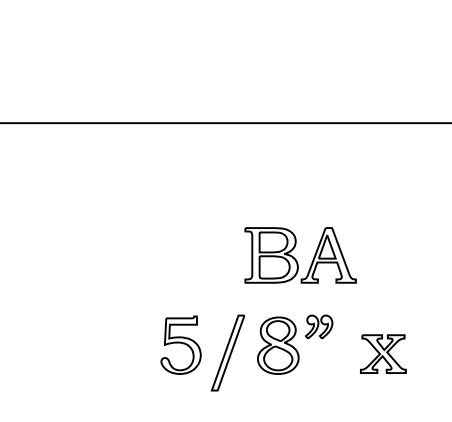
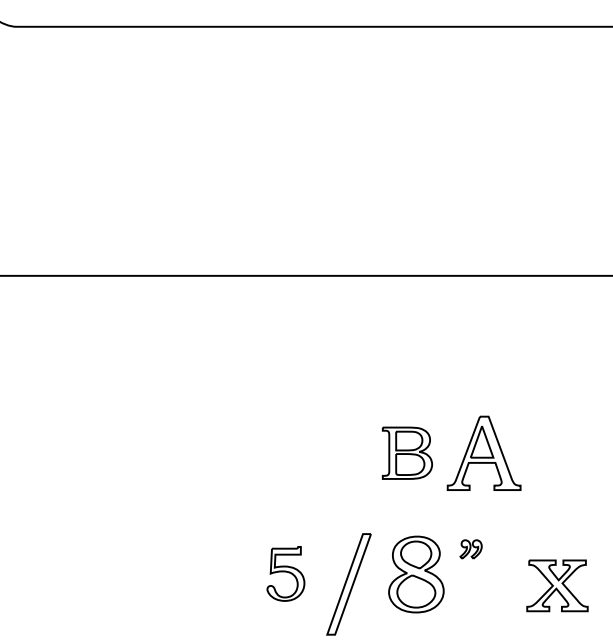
part: (271, 254) -> (407, 452), size x0.7
part: (318, 327) -> (470, 549), size x0.6
part: (180, 344) -> (285, 573), size x0.7

